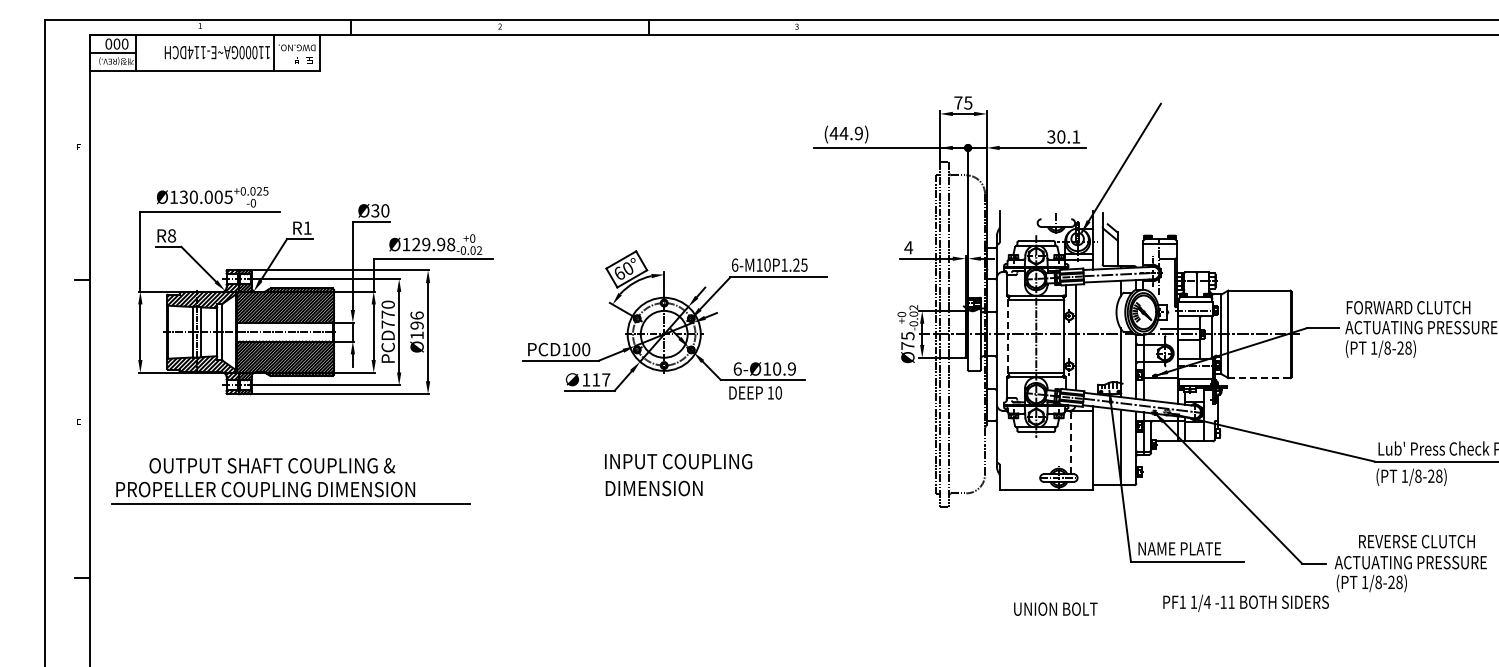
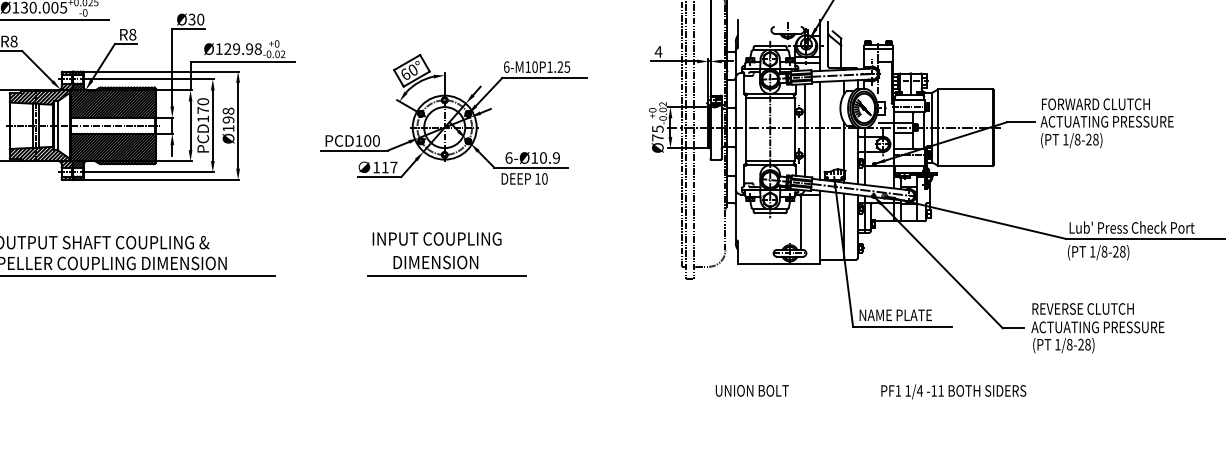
text: (307, 227) -> (132, 34), R1 -> R8
text: (416, 315) -> (227, 111), Ø196 -> Ø198
text: (387, 324) -> (202, 119), PCD770 -> PCD170
line: (1008, 337) -> (745, 130), dashed -> solid
line: (1093, 337) -> (820, 130), added
line: (1259, 378) -> (965, 166), dashed -> solid
line: (1071, 443) -> (801, 223), dashed -> solid
text: (678, 461) -> (437, 238), moved
line: (666, 504) -> (446, 276), added
text: (1416, 541) -> (1082, 308), moved
text: (1245, 602) -> (953, 391), moved
text: (1055, 608) -> (752, 390), moved

